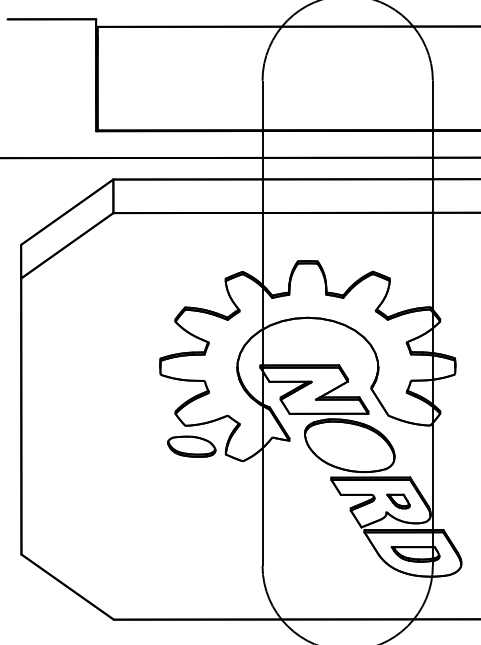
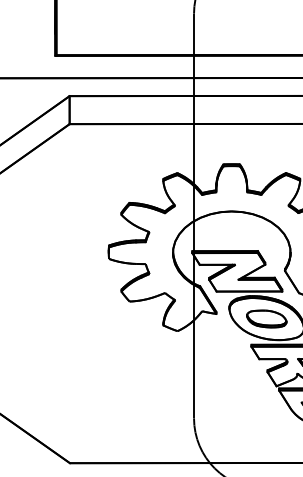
part: (191, 446) -> (266, 318), moved

